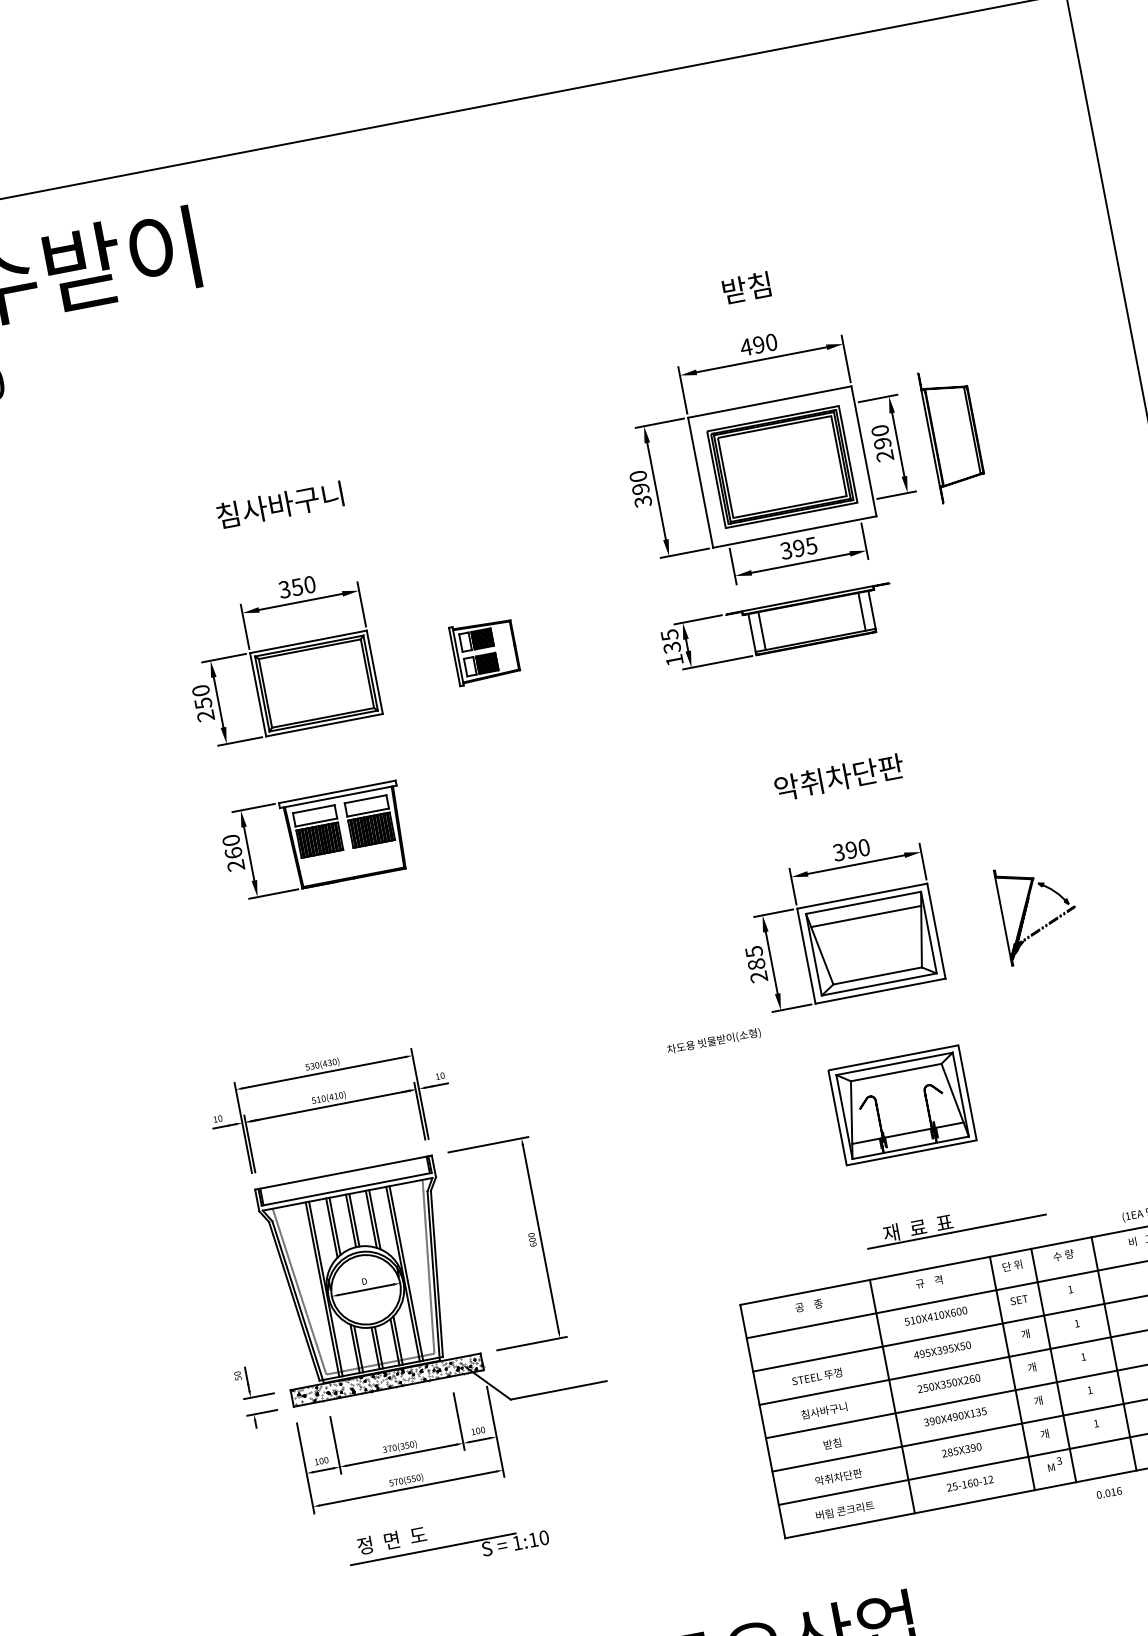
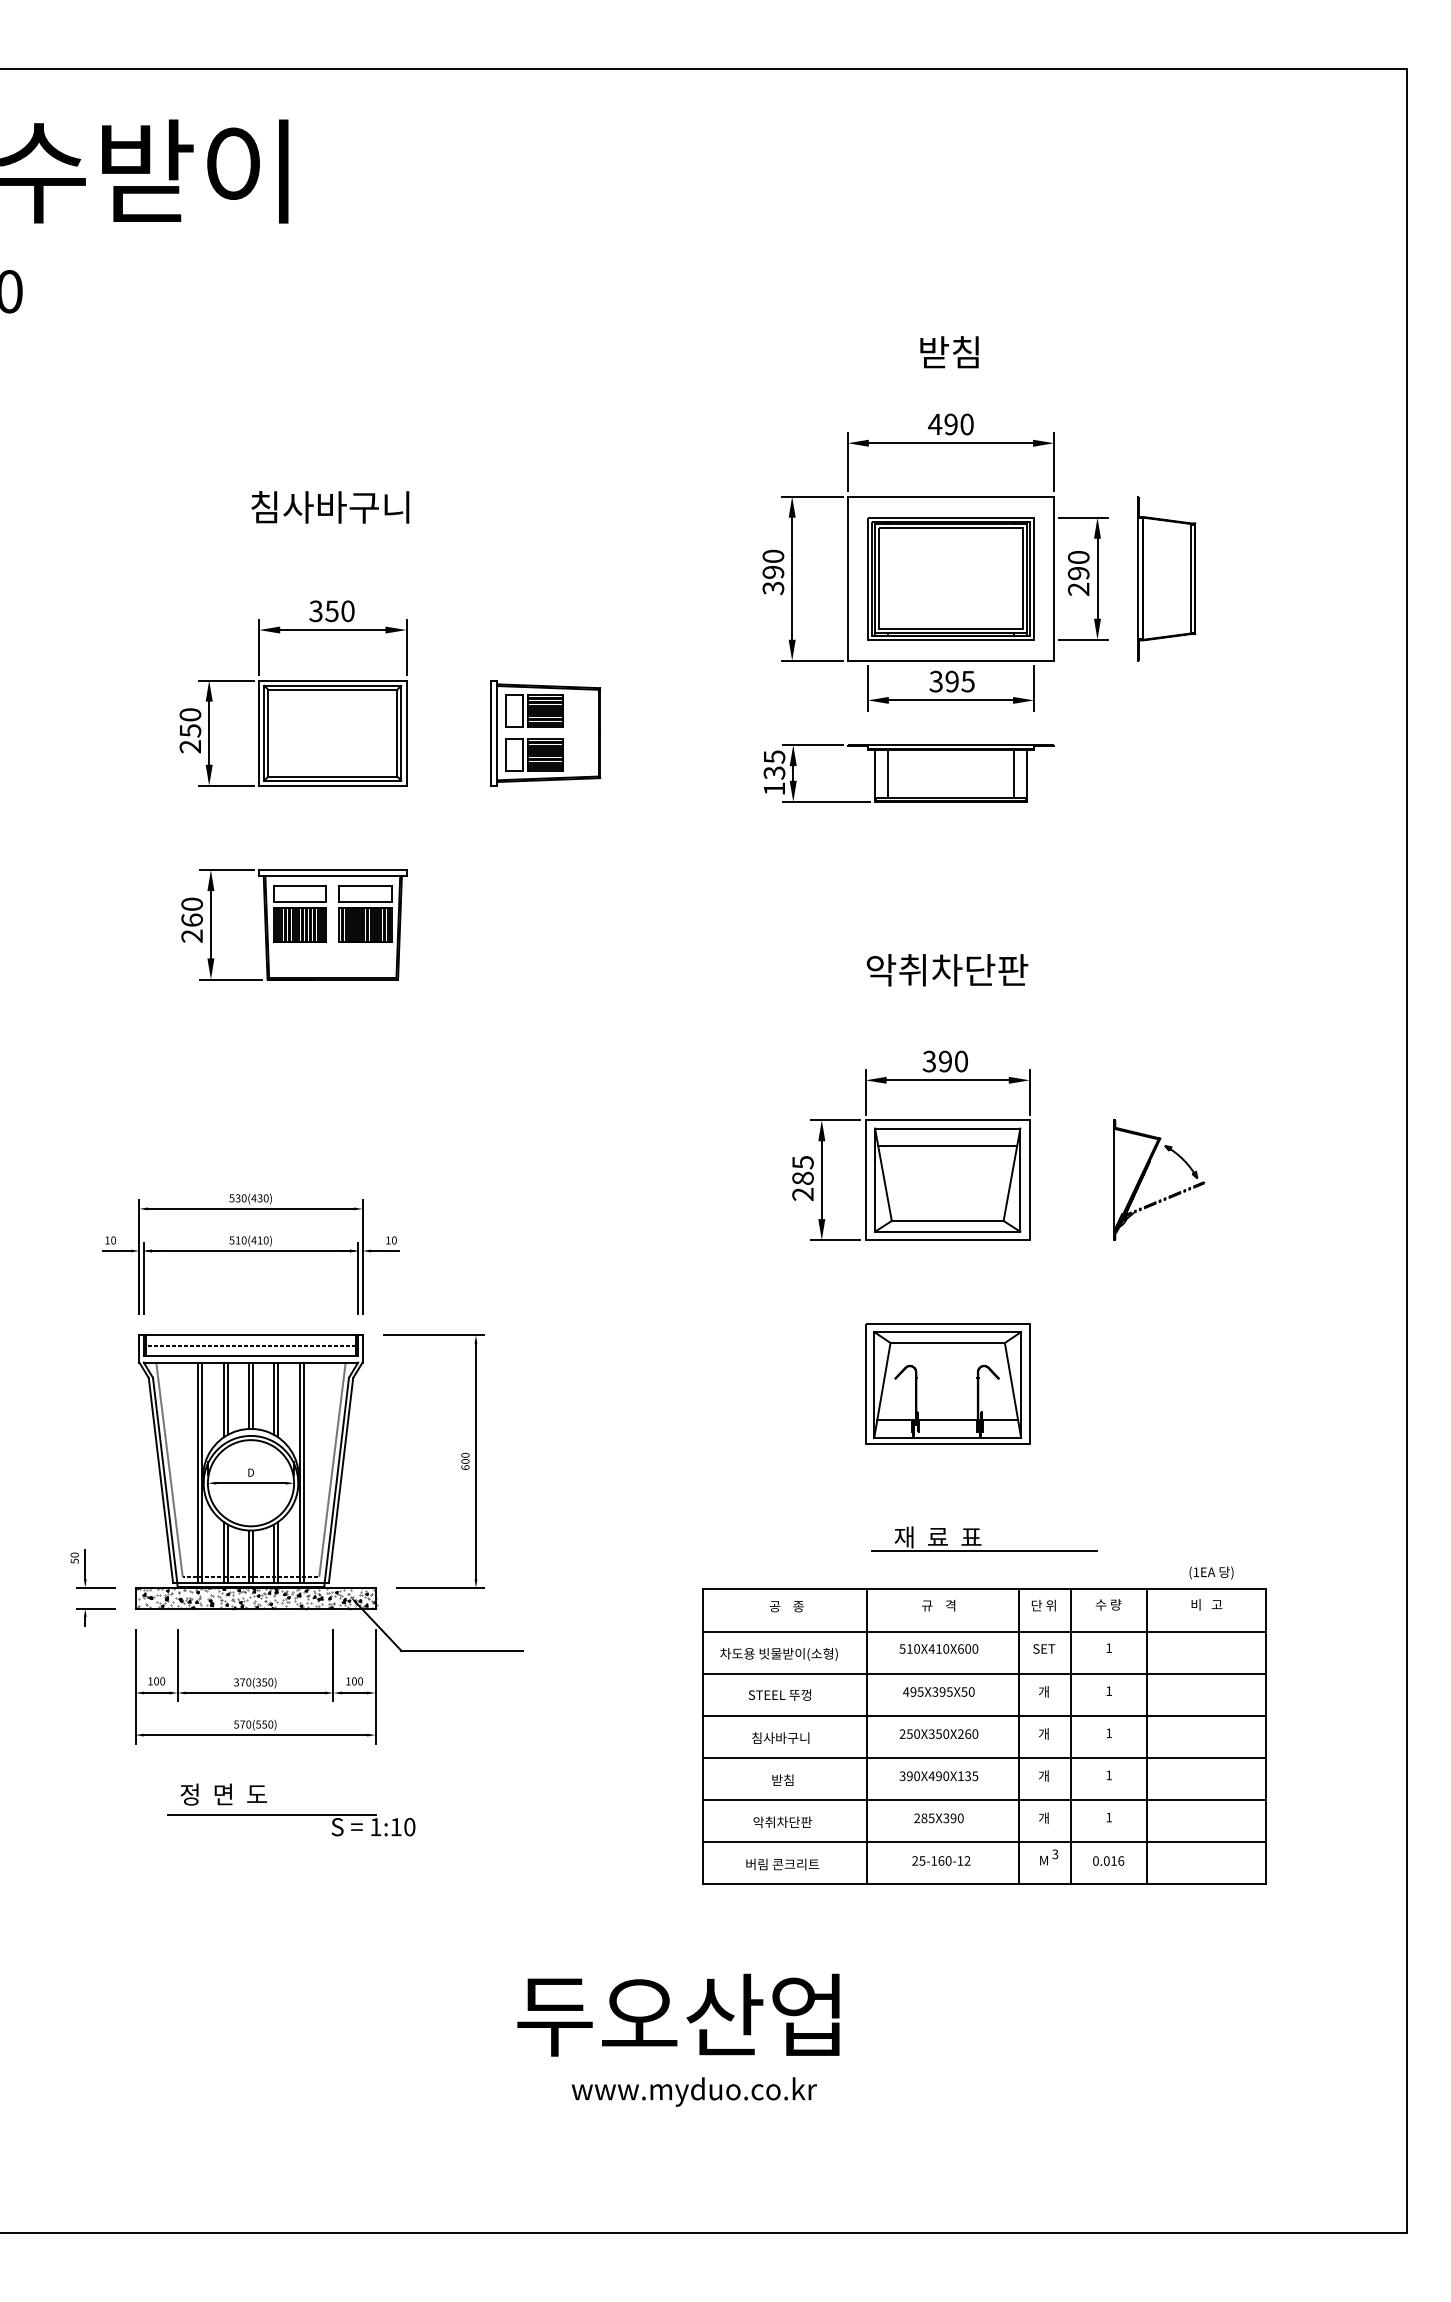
part: (484, 651) -> (545, 733), size x1.43
text: (713, 1040) -> (778, 1653), moved
line: (344, 1180) -> (250, 1345), added
text: (1109, 1492) -> (1108, 1860), moved

